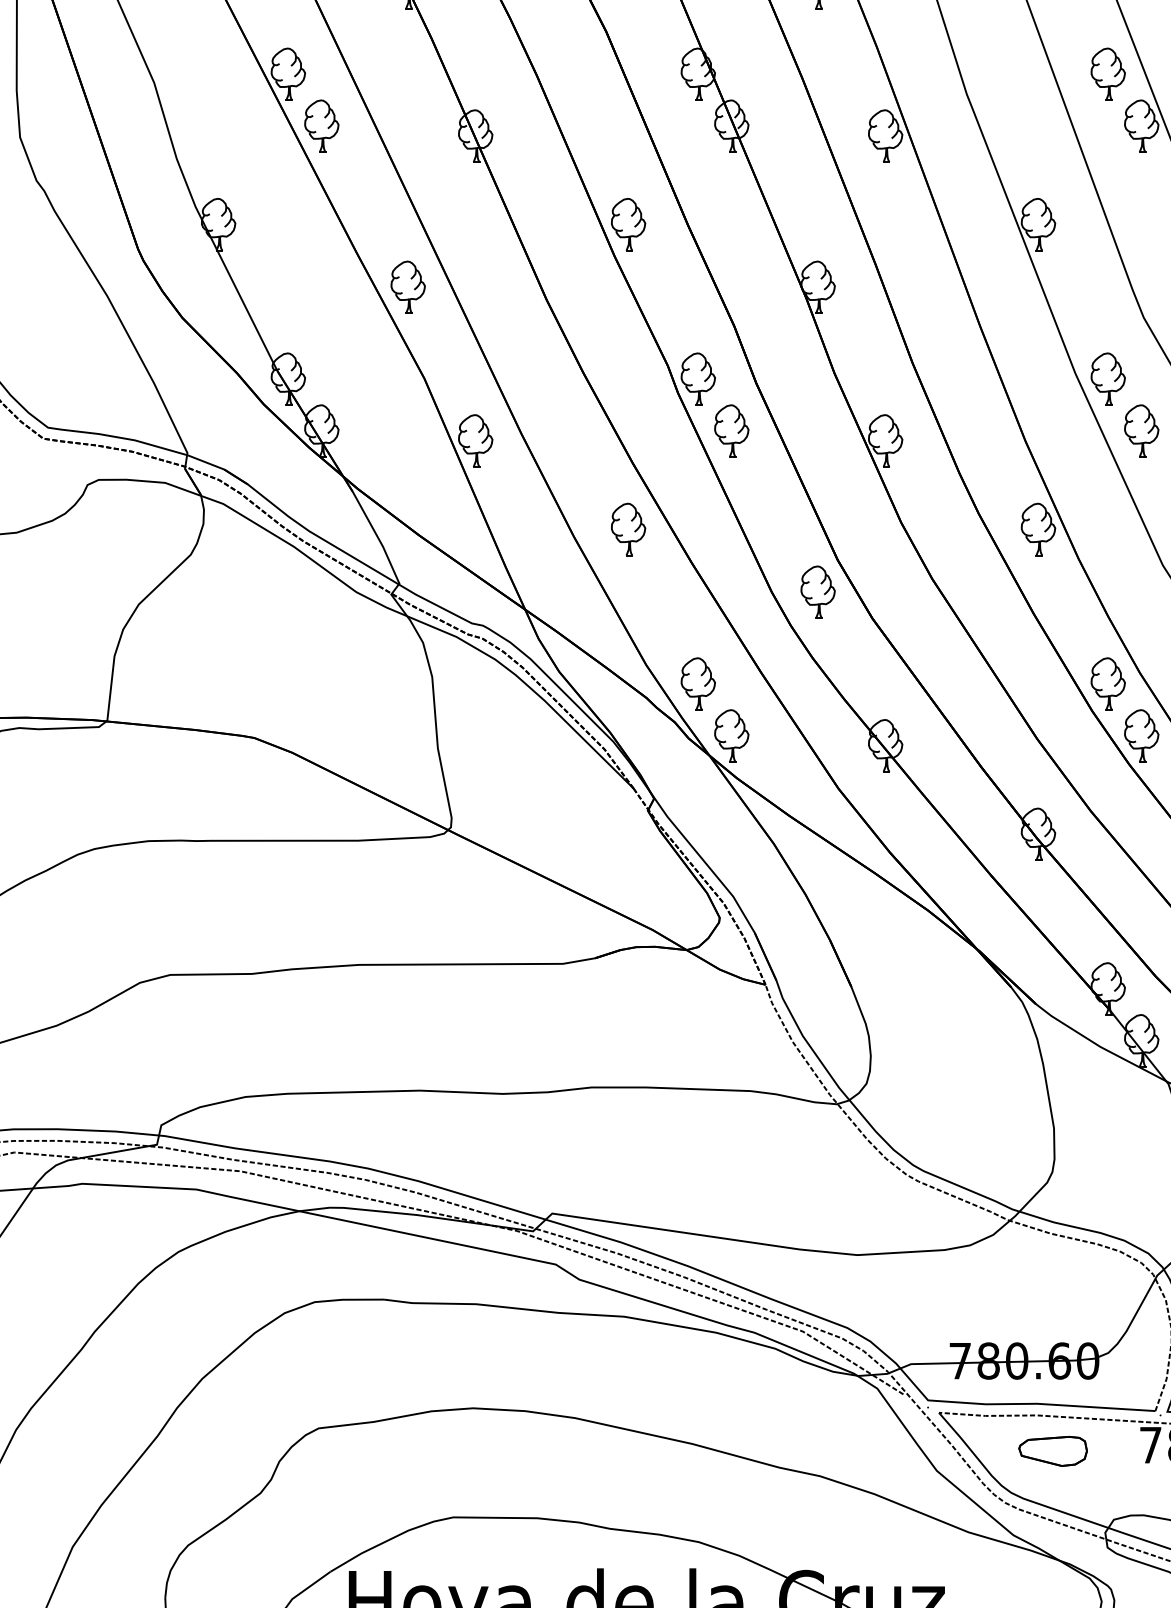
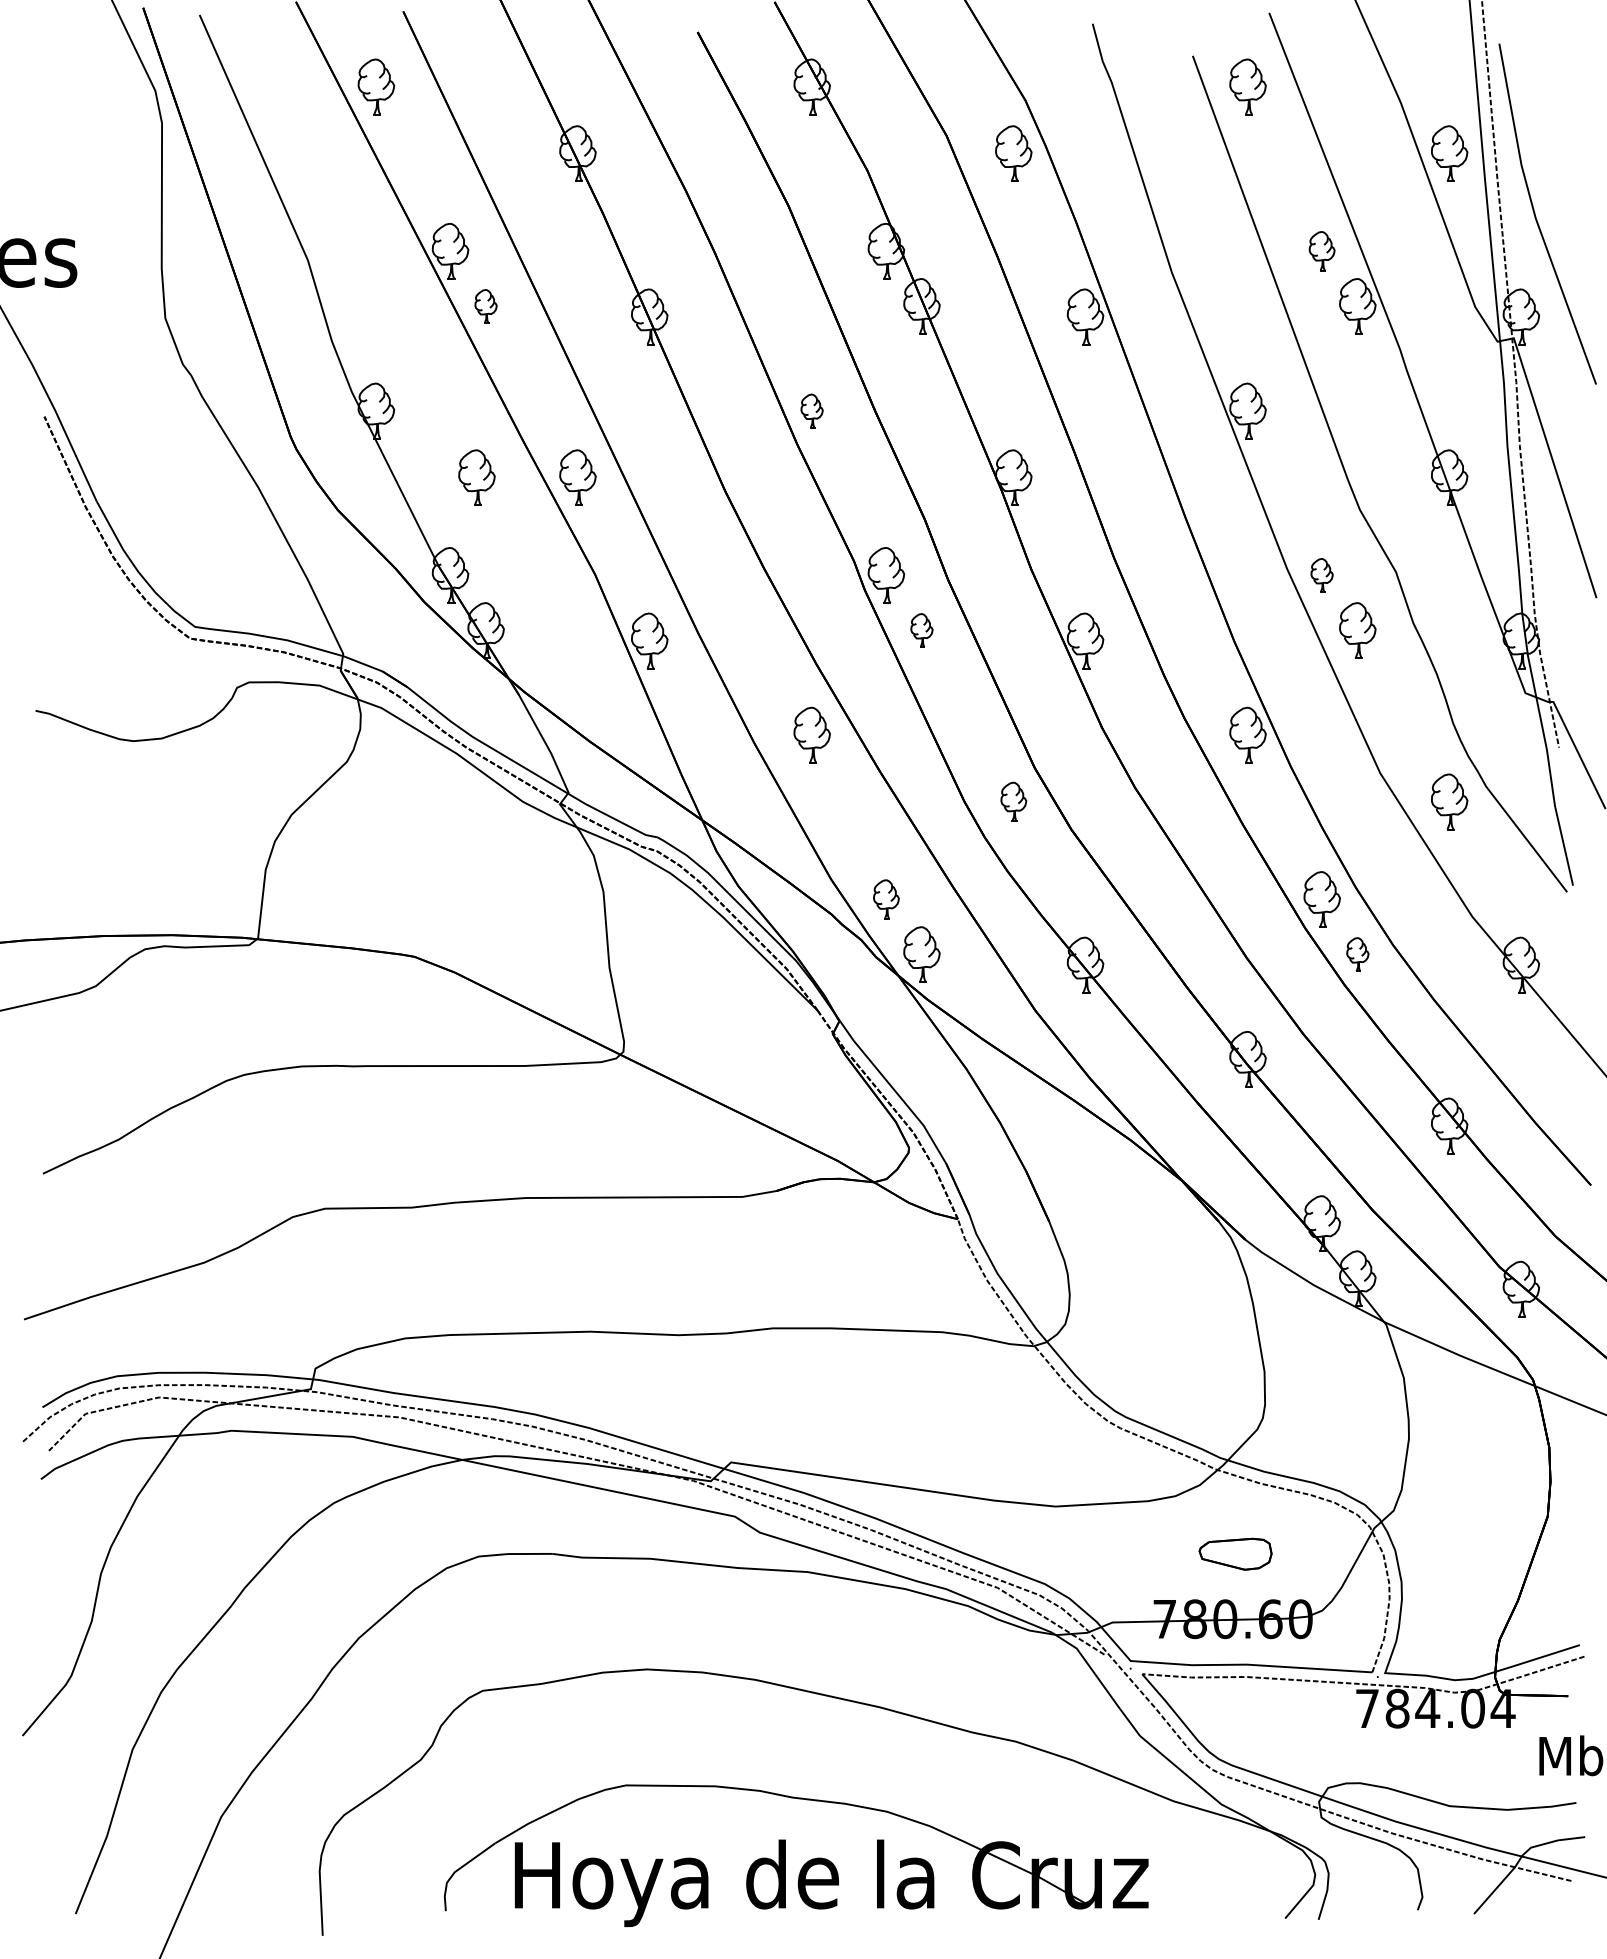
part: (1107, 73) -> (1321, 250), size x0.7
part: (321, 126) -> (485, 306), size x0.6
part: (627, 224) -> (811, 410), size x0.6
part: (312, 287) -> (476, 477), added
part: (1107, 379) -> (1321, 575), size x0.6
part: (731, 431) -> (921, 630), size x0.6
part: (817, 591) -> (1013, 801), size x0.7
part: (698, 684) -> (886, 899), size x0.7
part: (1141, 735) -> (1357, 954), size x0.6
part: (1053, 1450) -> (1235, 1553), moved

